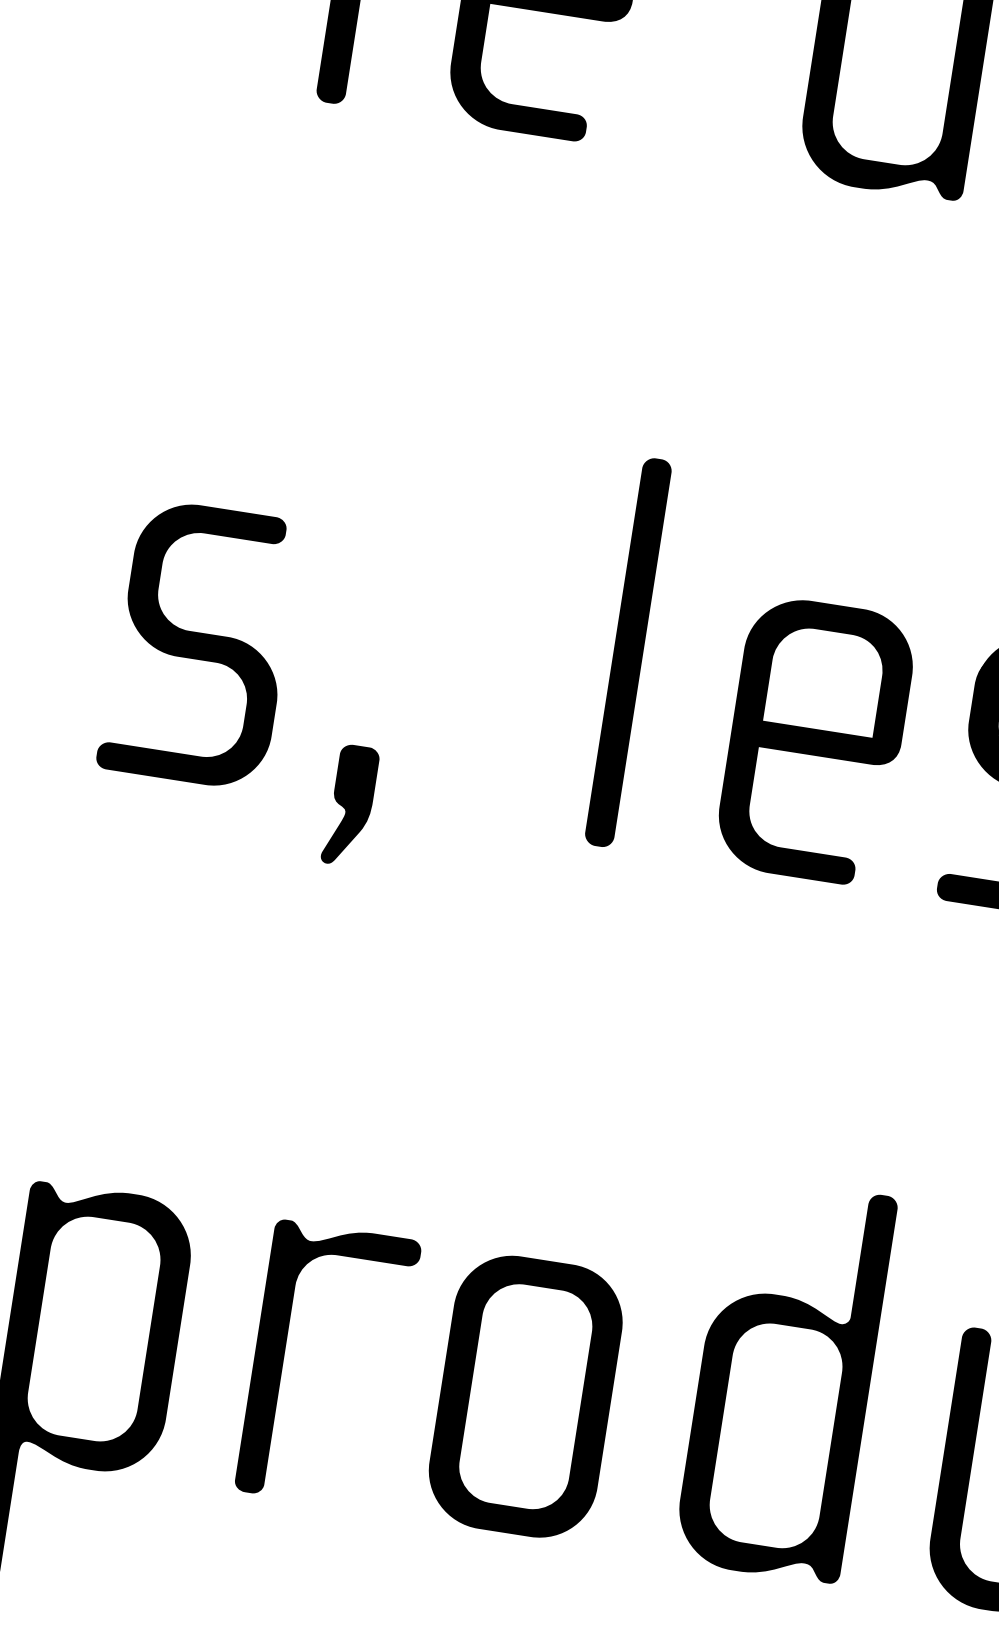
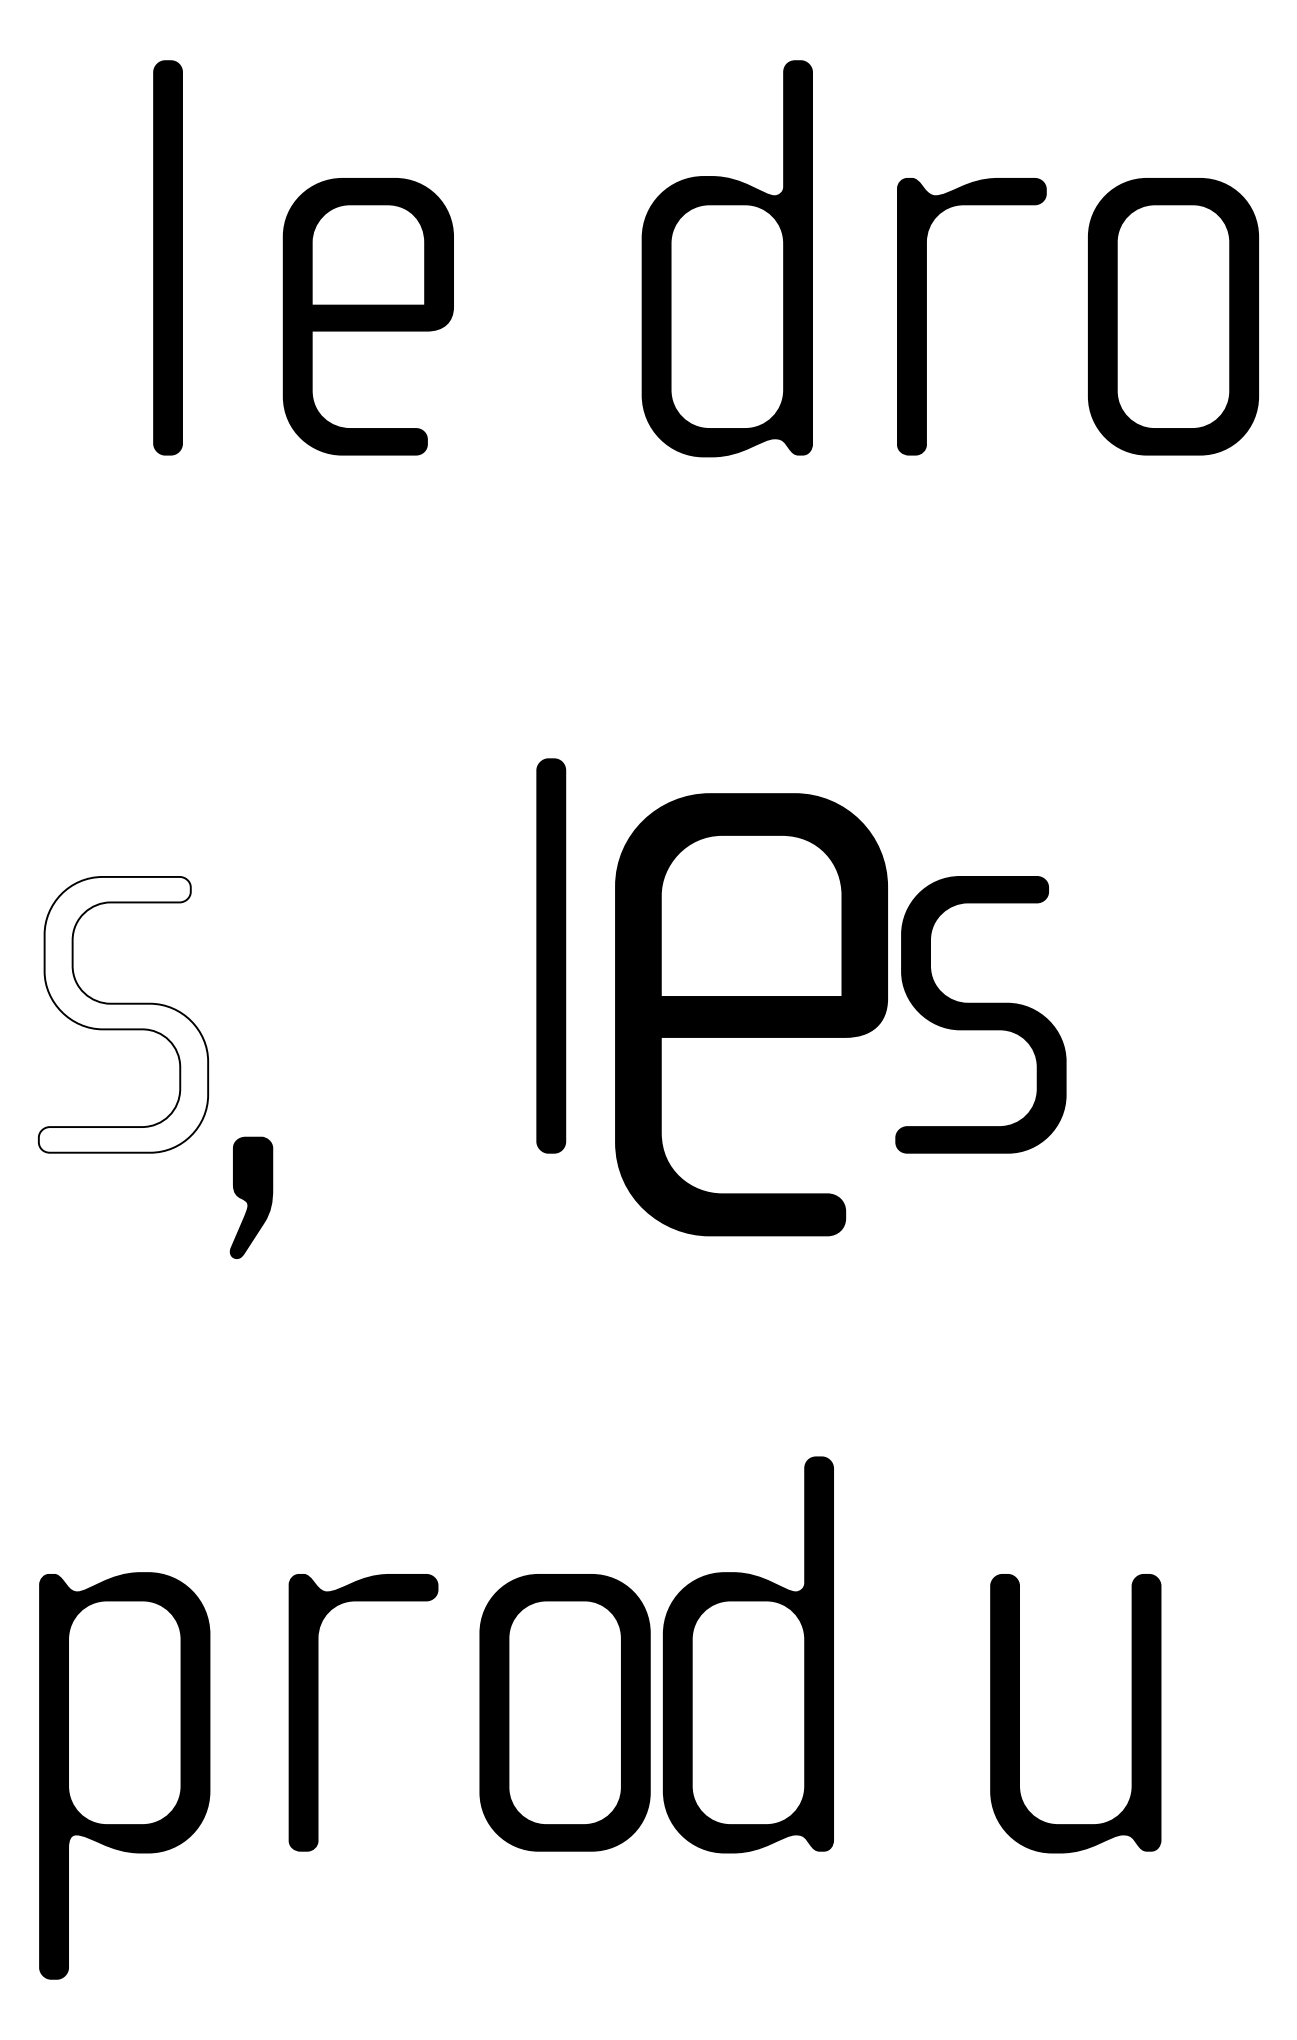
fill: (200, 644) -> (123, 1014), removed
part: (815, 740) -> (751, 1014), size x1.6
part: (350, 805) -> (251, 1197), moved
part: (784, 1378) -> (747, 1654), moved

